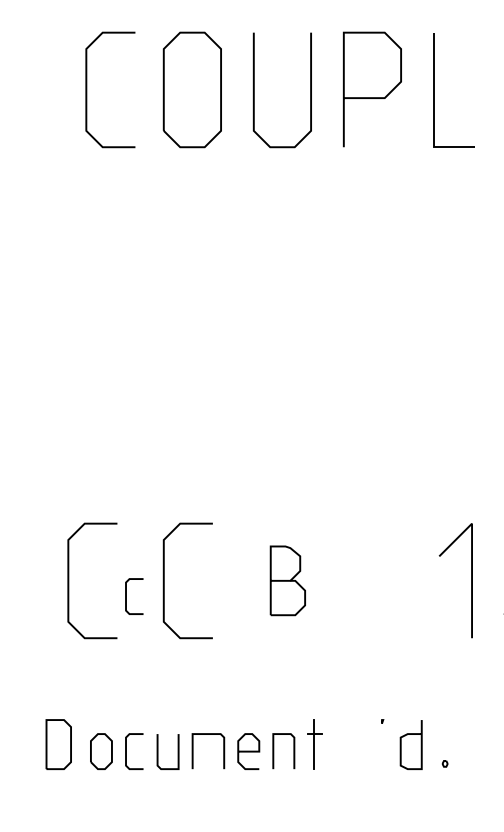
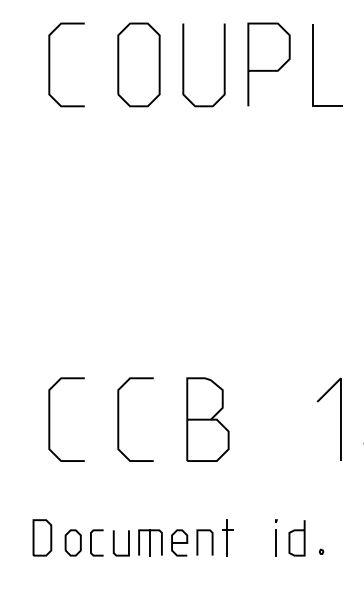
curve: (87, 89) -> (50, 64), moved
part: (287, 580) -> (207, 419), size x1.67
curve: (126, 595) -> (91, 430), removed
line: (208, 750) -> (150, 542), added
line: (381, 750) -> (275, 542), added

